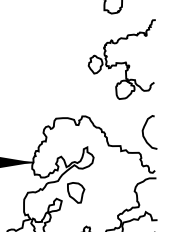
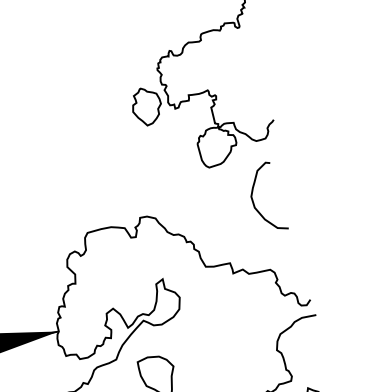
curve: (144, 129) -> (254, 193), moved

